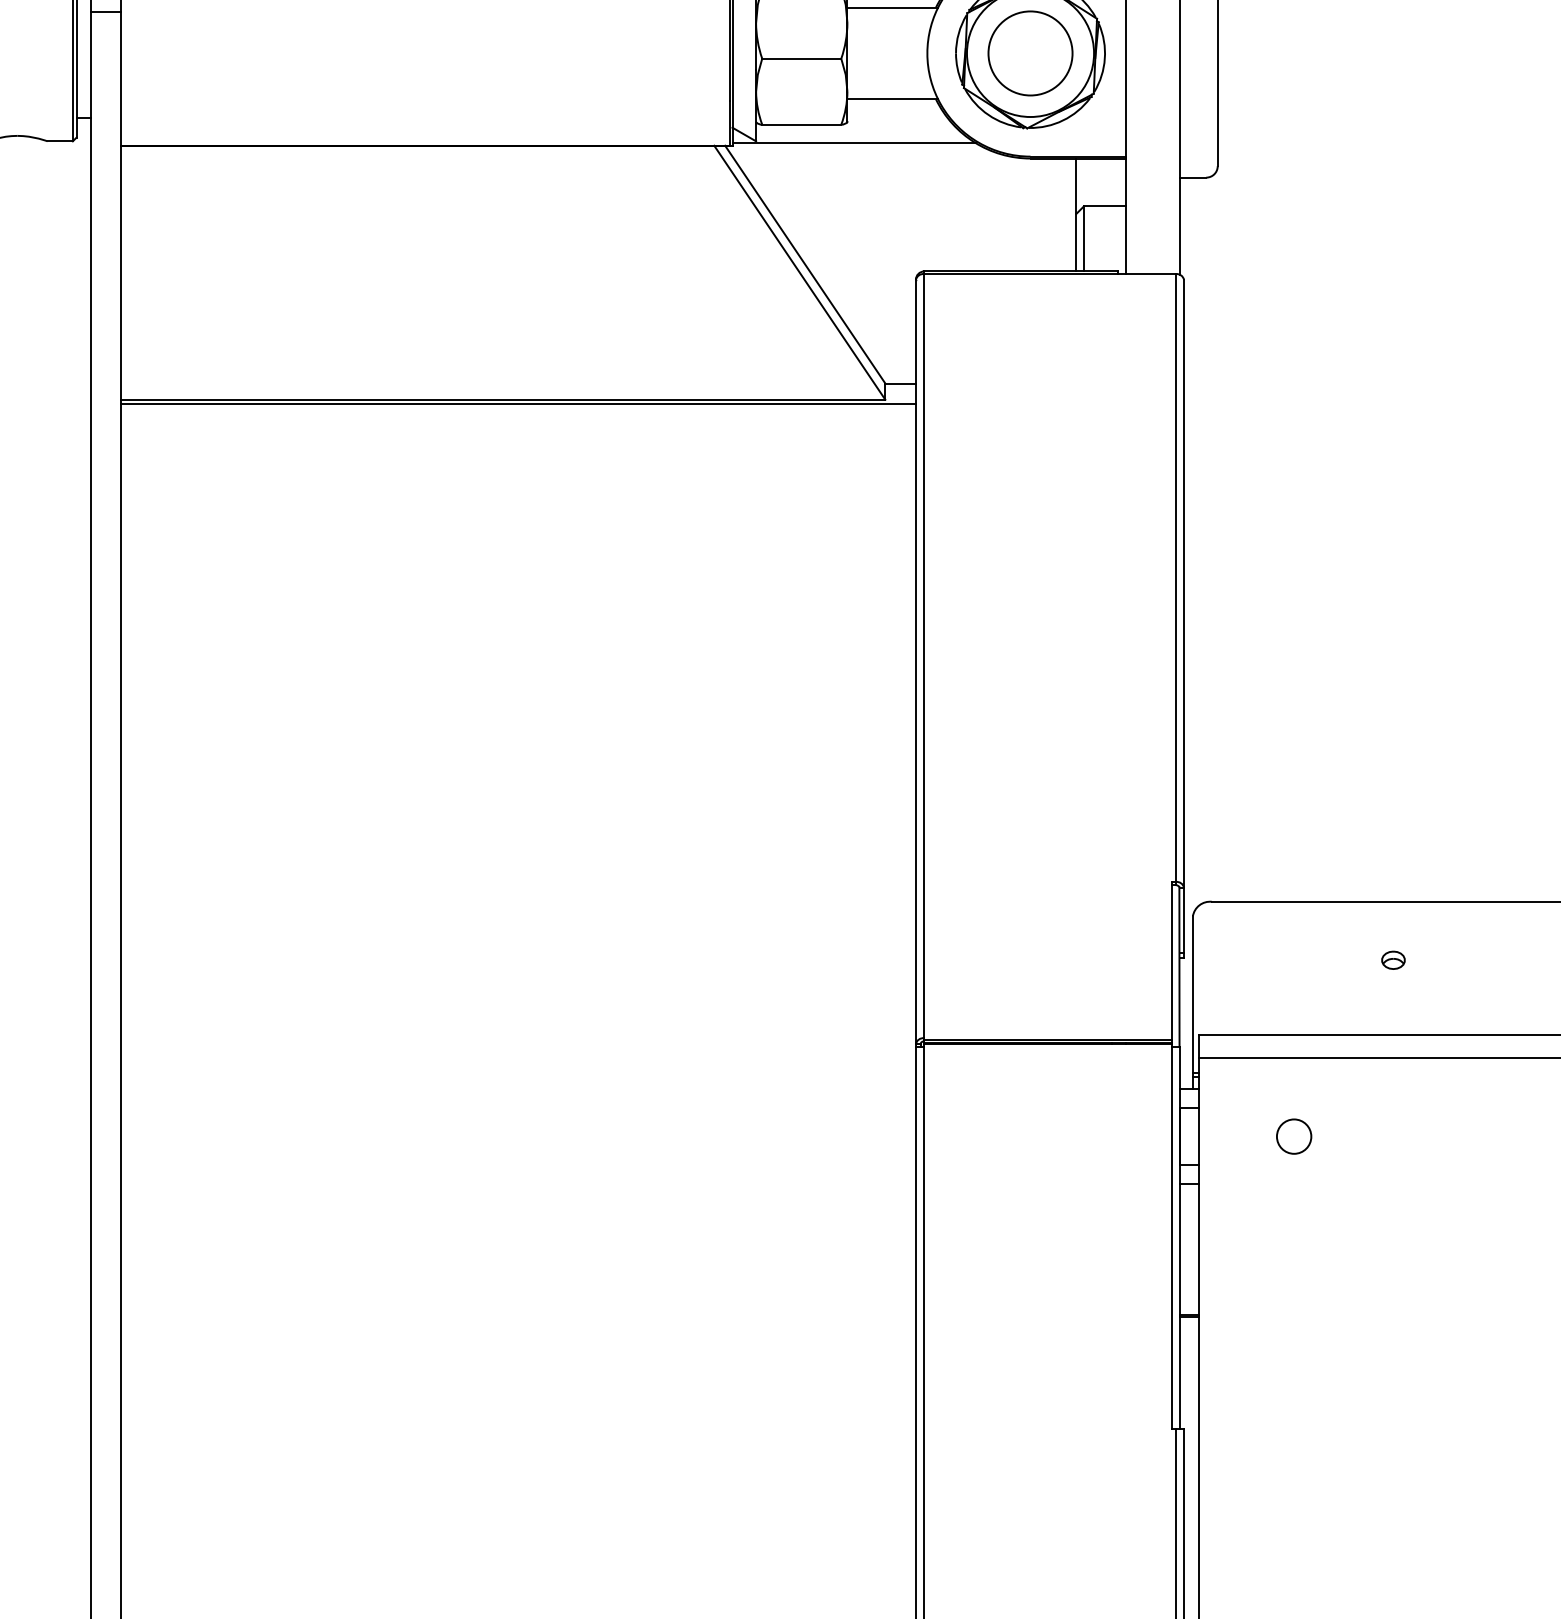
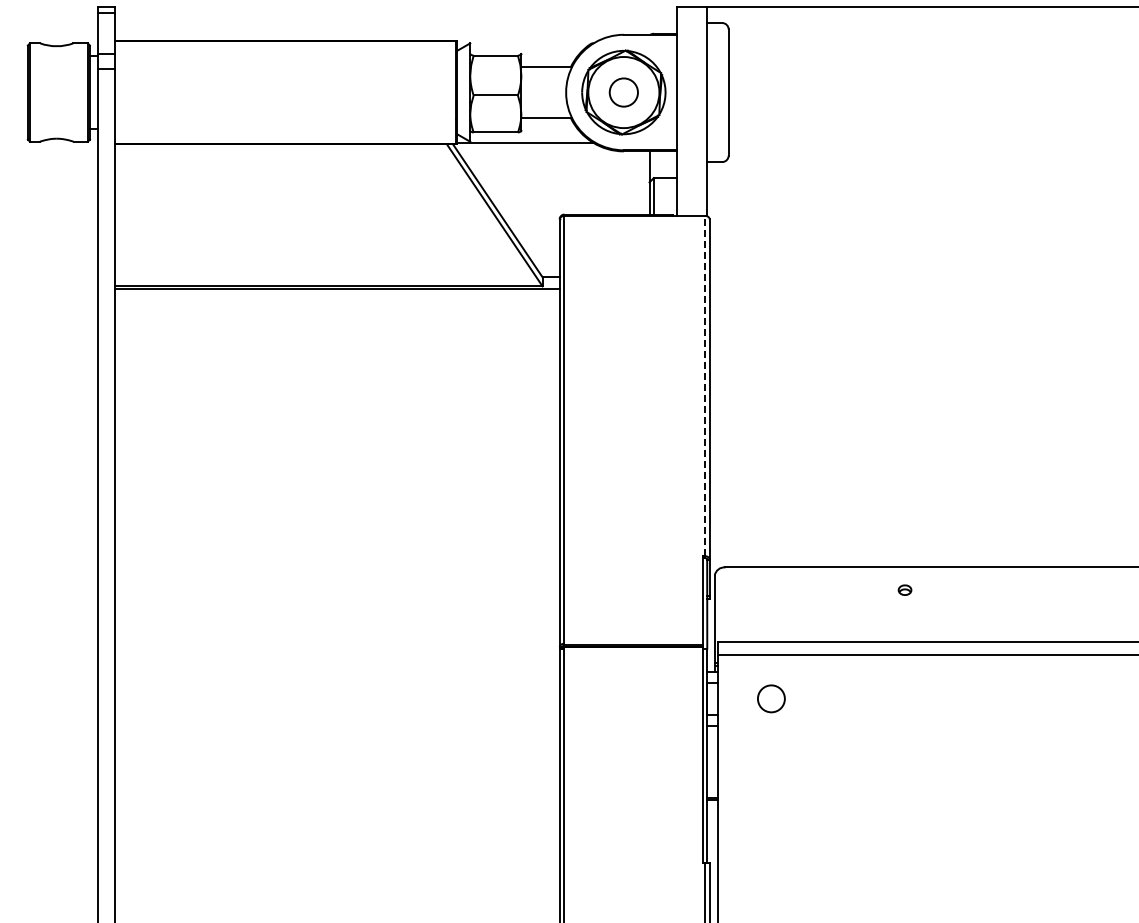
circle: (1029, 53) -> (623, 92), size x0.6
line: (1176, 576) -> (705, 385), solid -> dashed
part: (1392, 959) -> (904, 589), moved
circle: (1294, 1135) -> (771, 698), size x1.4

